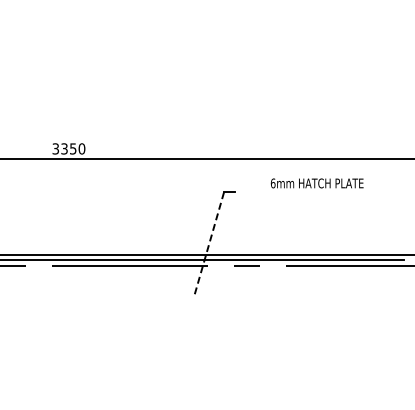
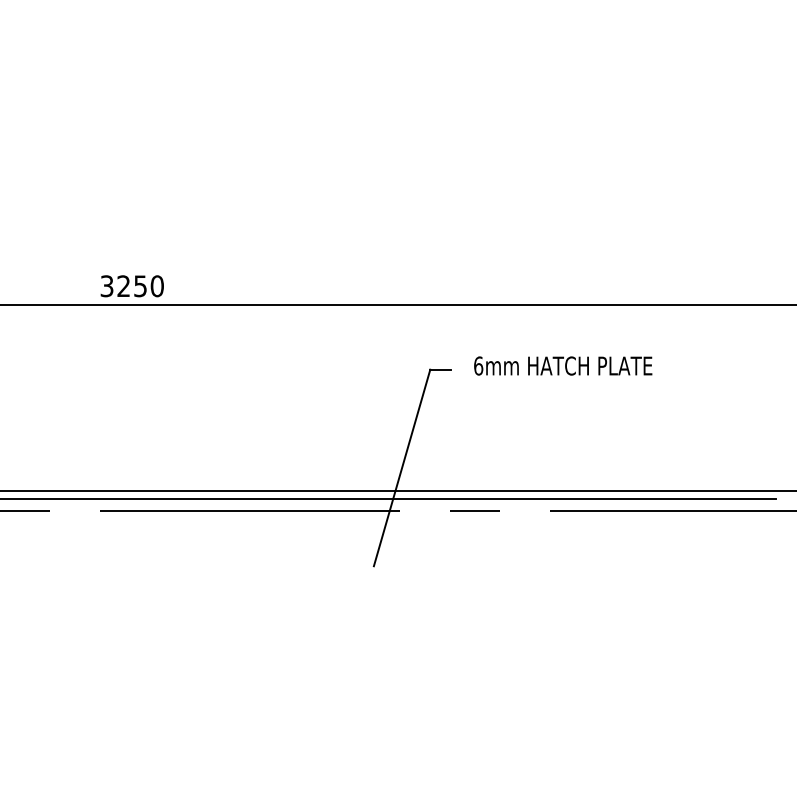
text: (64, 149) -> (123, 287), 3350 -> 3250
text: (316, 183) -> (561, 366), moved
line: (209, 243) -> (402, 467), dashed -> solid

